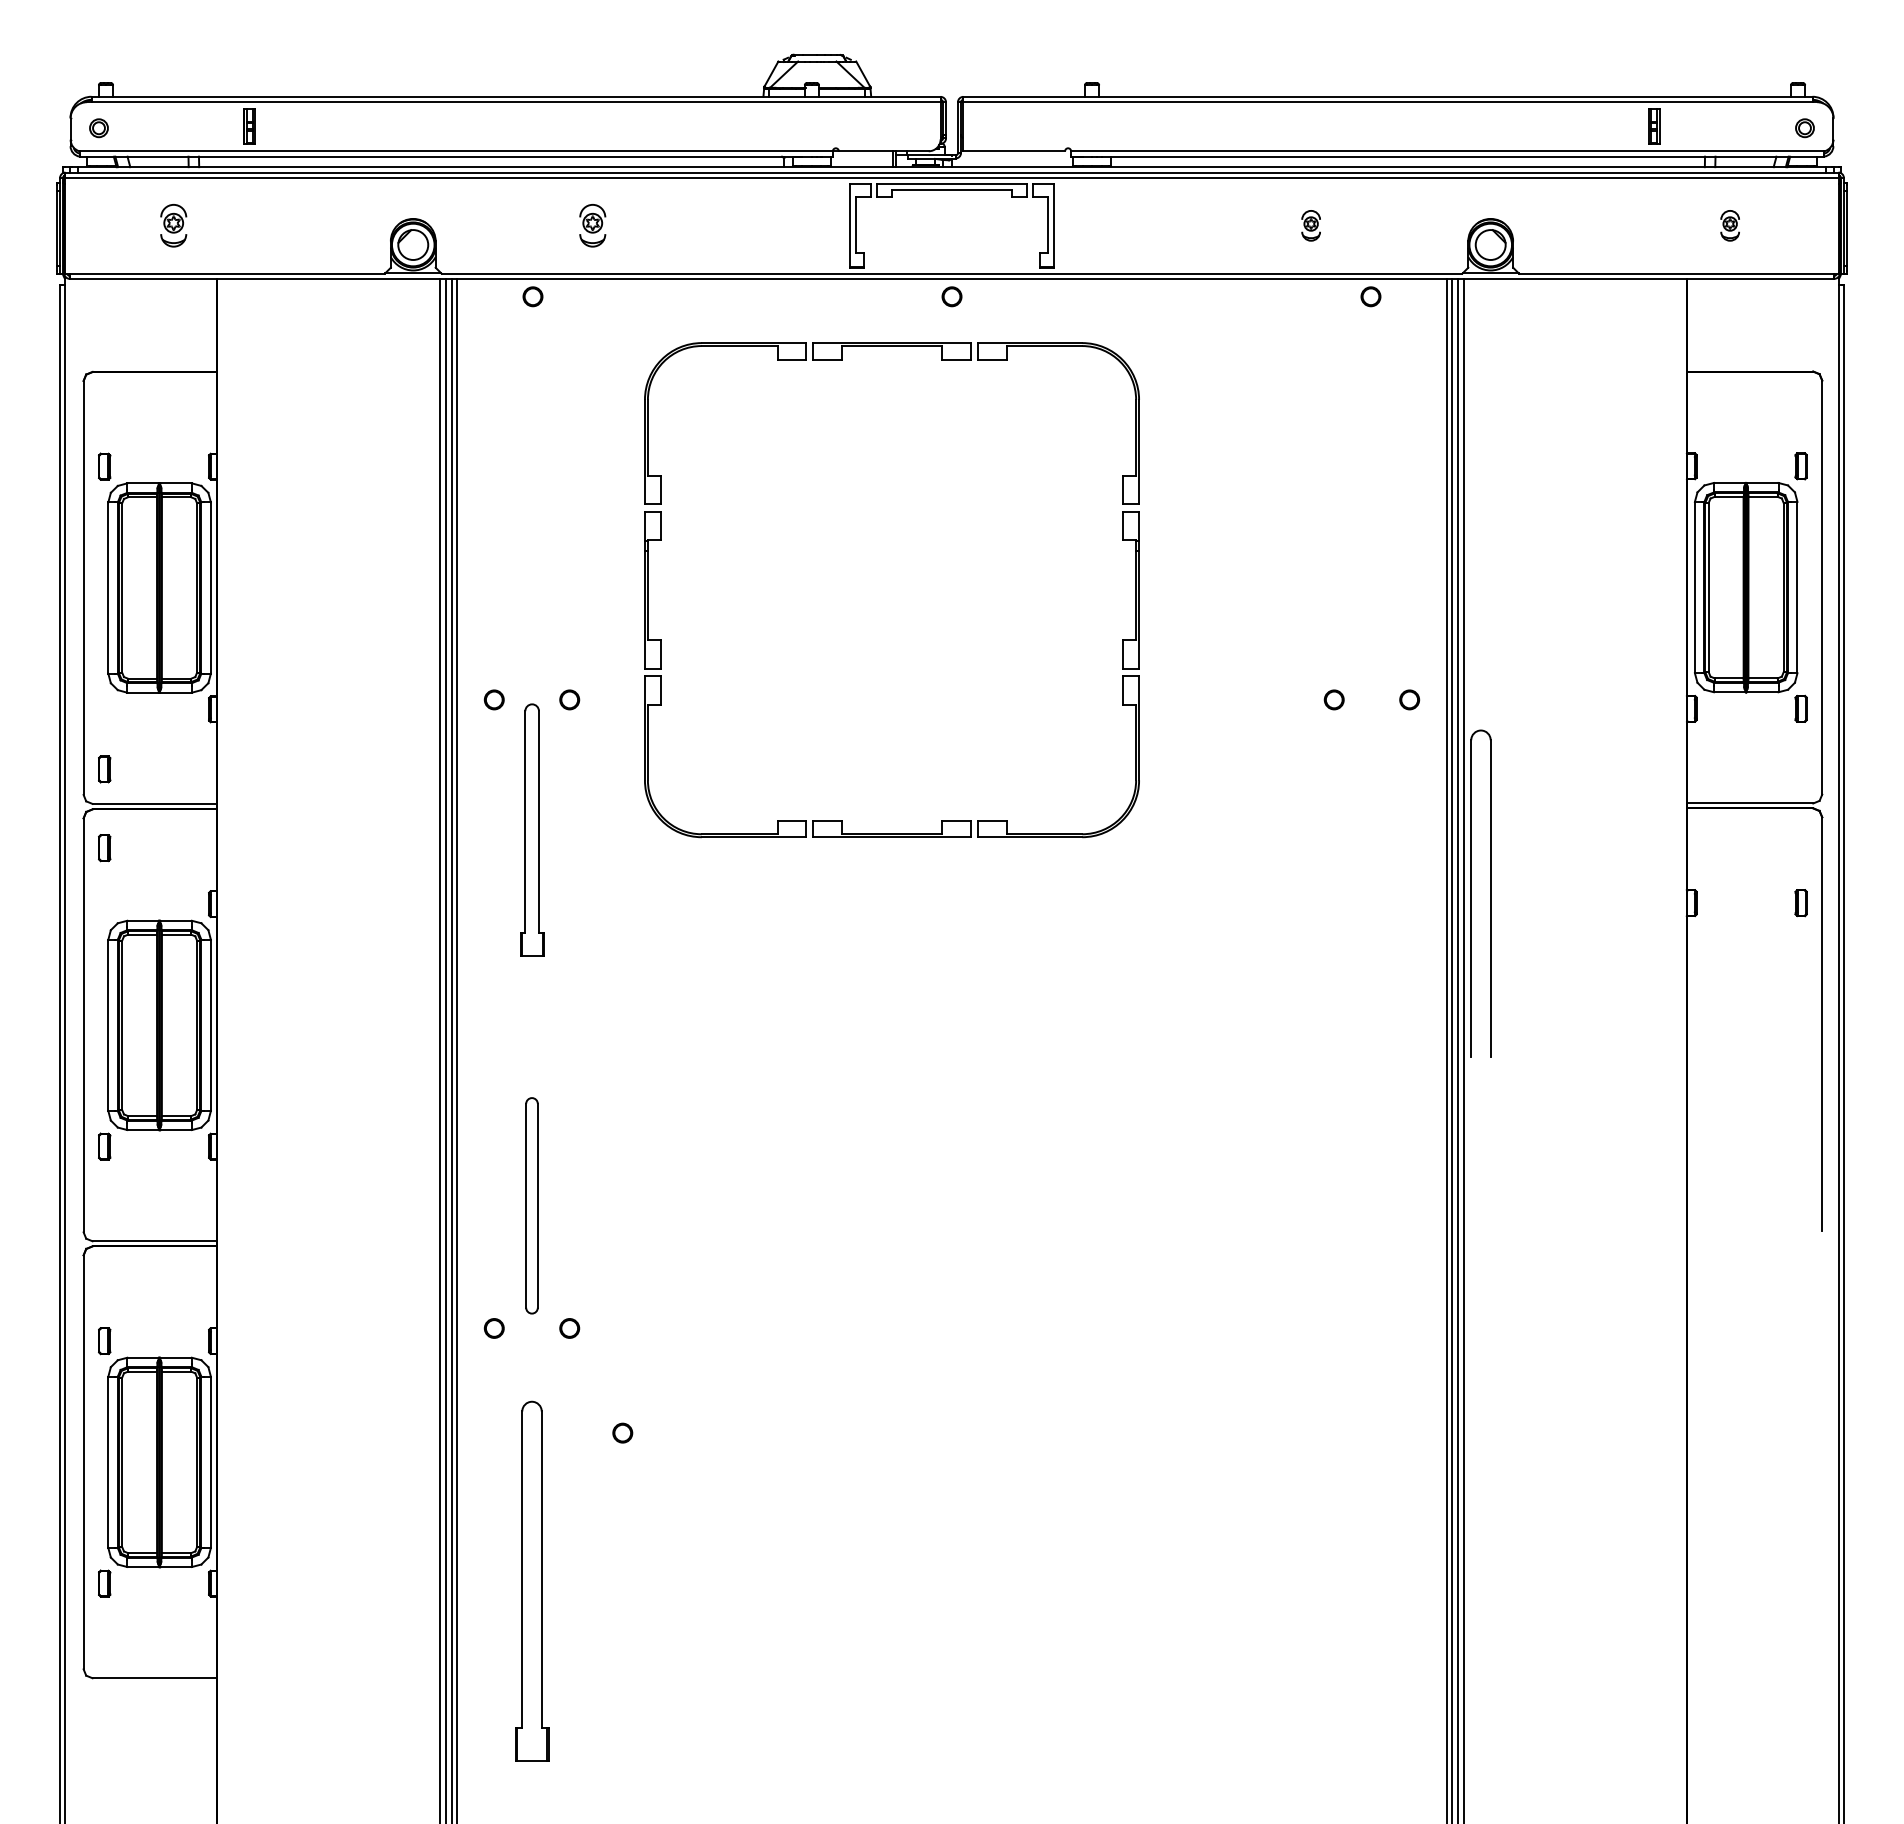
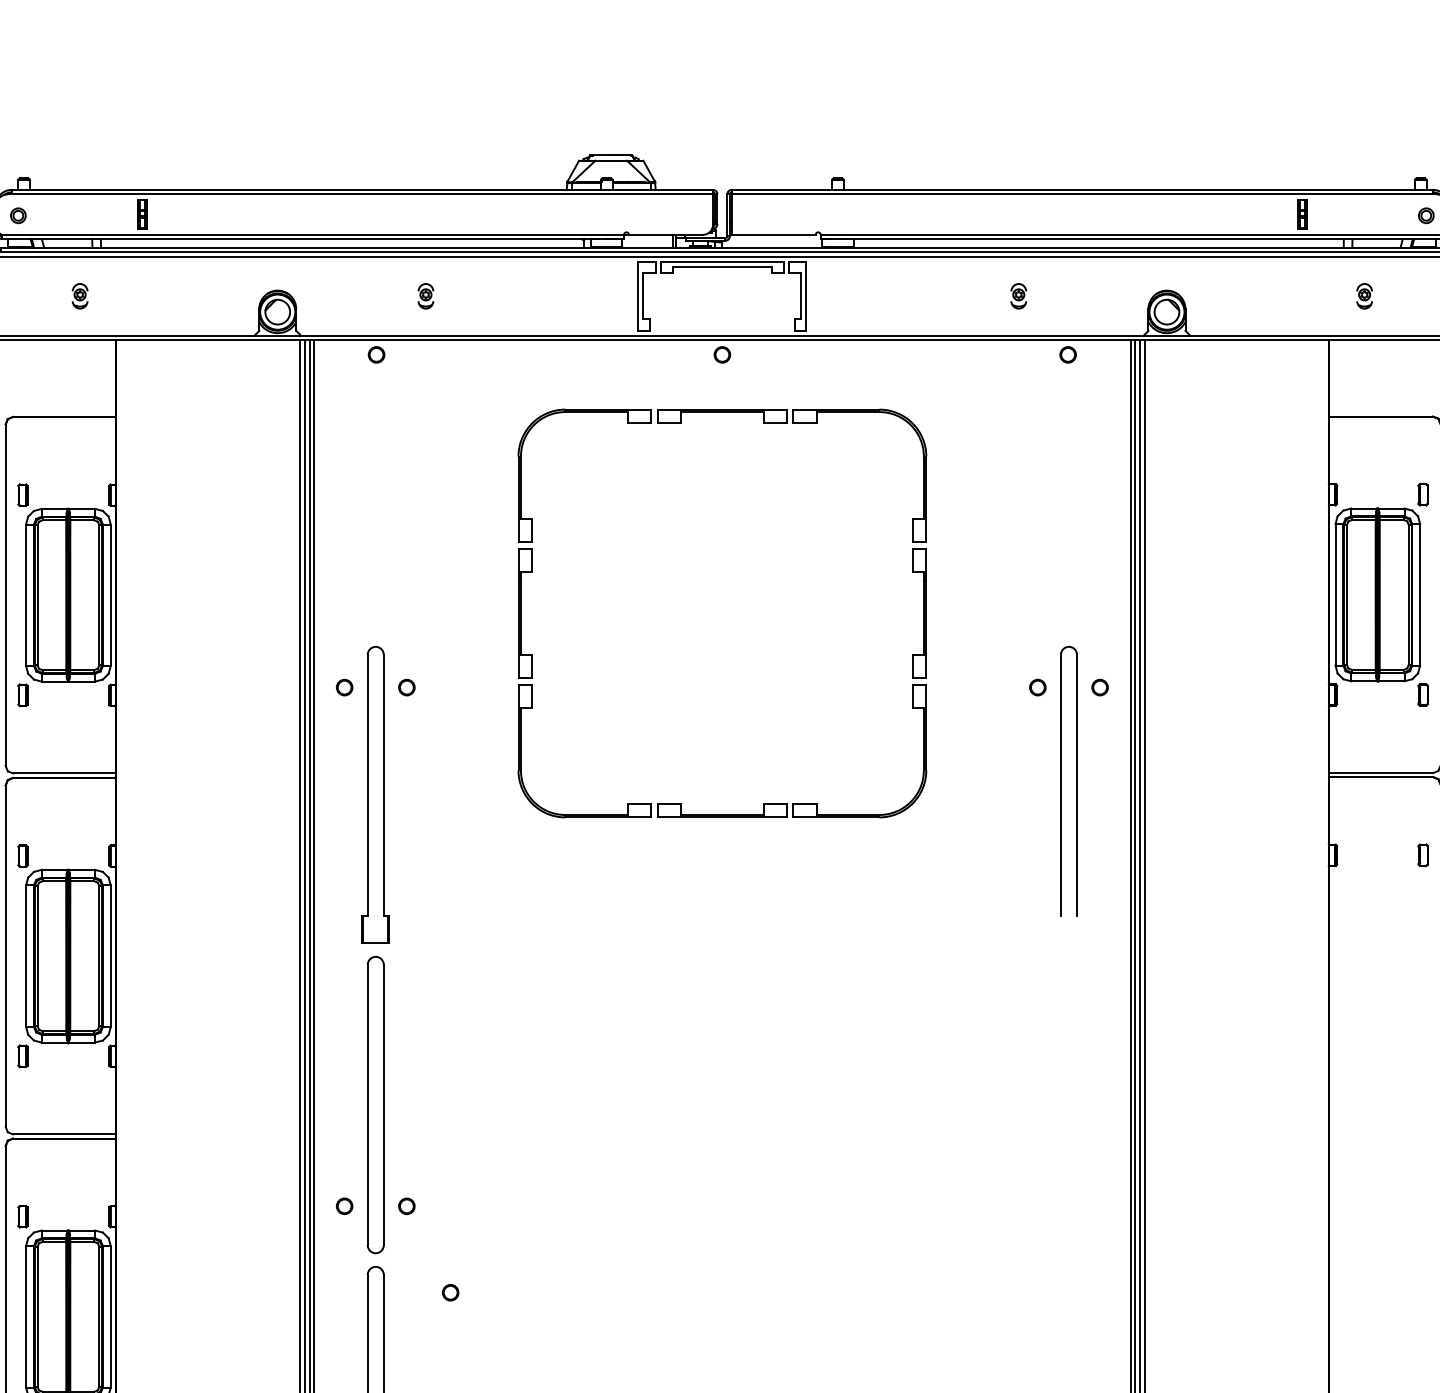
part: (173, 225) -> (79, 296), size x0.71
part: (592, 225) -> (425, 296), size x0.71
part: (842, 360) -> (681, 423), moved
part: (104, 769) -> (22, 695), moved
part: (532, 829) -> (376, 794), size x1.43
part: (104, 848) -> (22, 856), moved
part: (1471, 893) -> (1061, 781), moved
part: (531, 1205) -> (375, 1104), size x1.67

